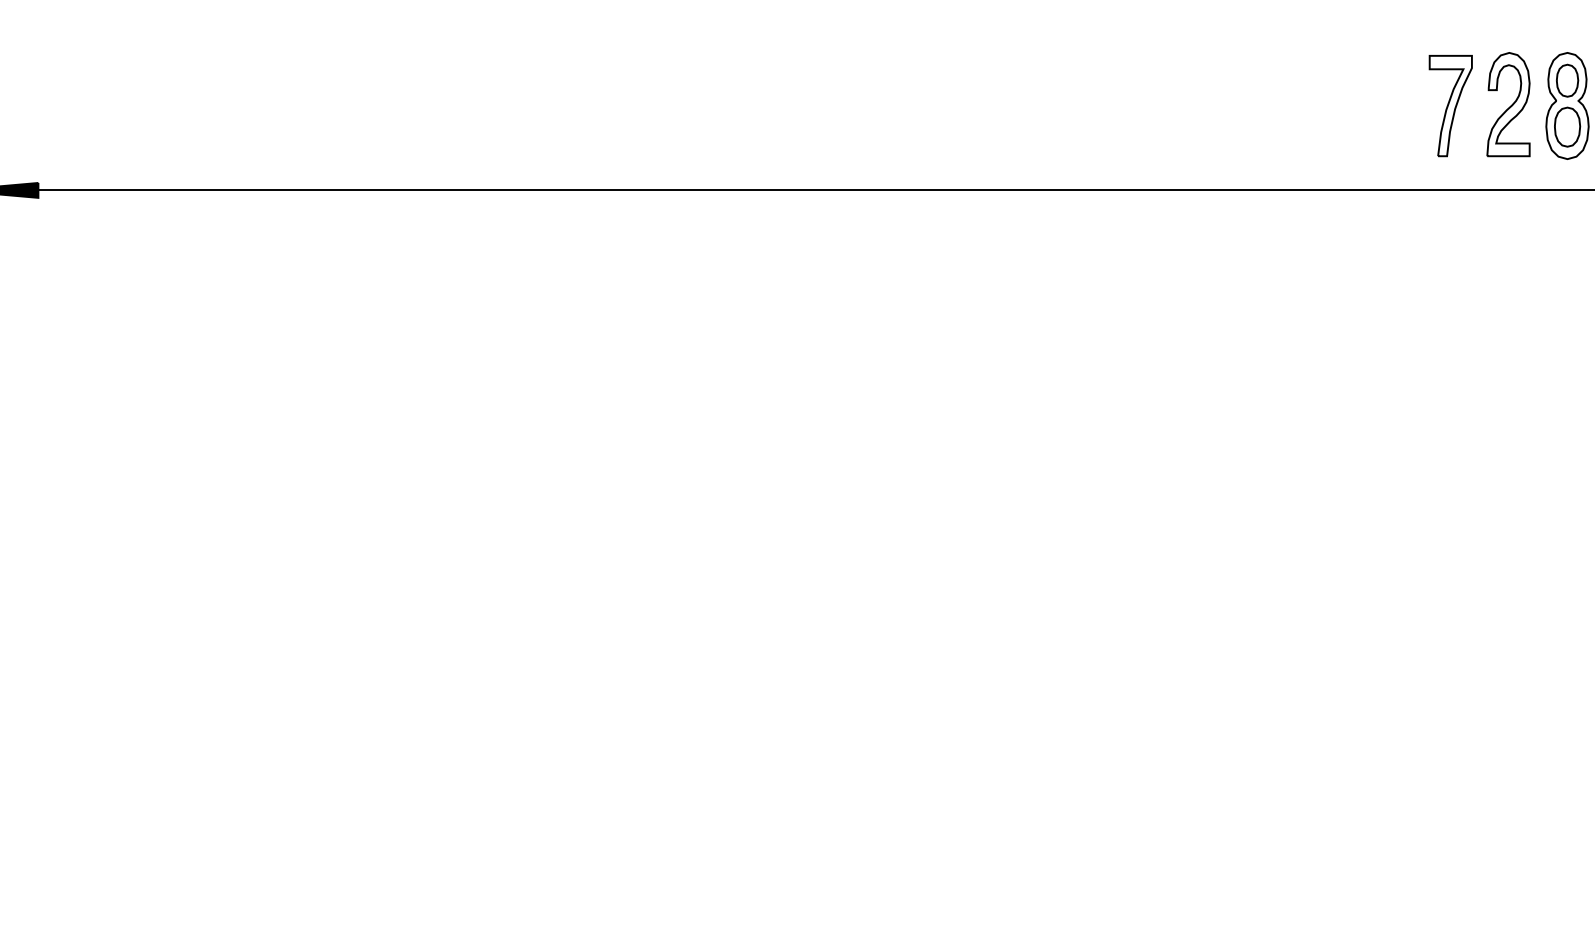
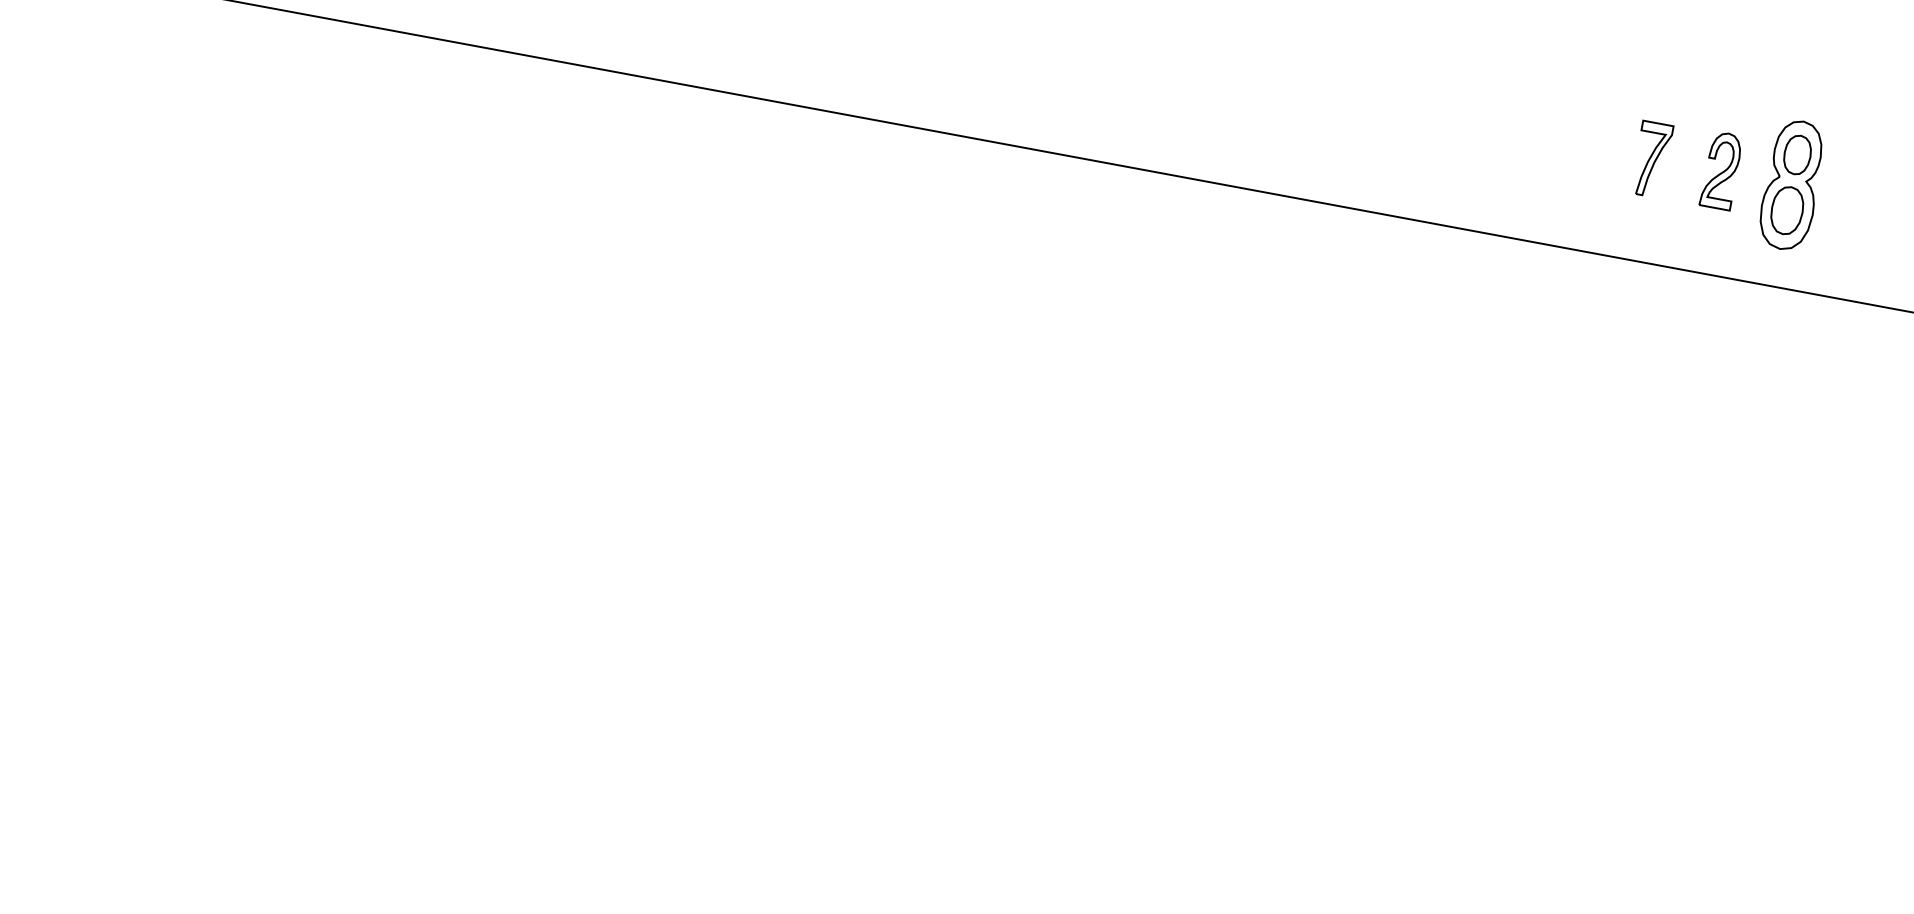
part: (1508, 104) -> (1721, 170), size x0.6
part: (1450, 106) -> (1651, 159), size x0.6

